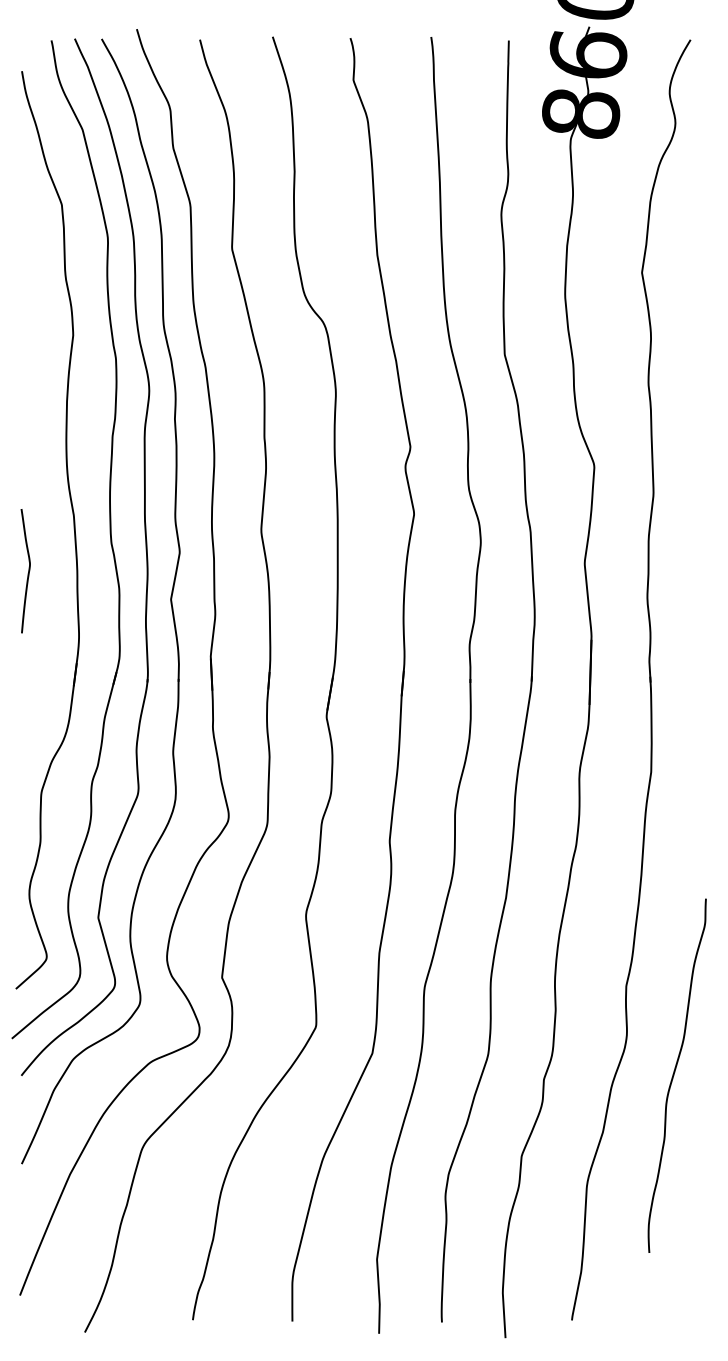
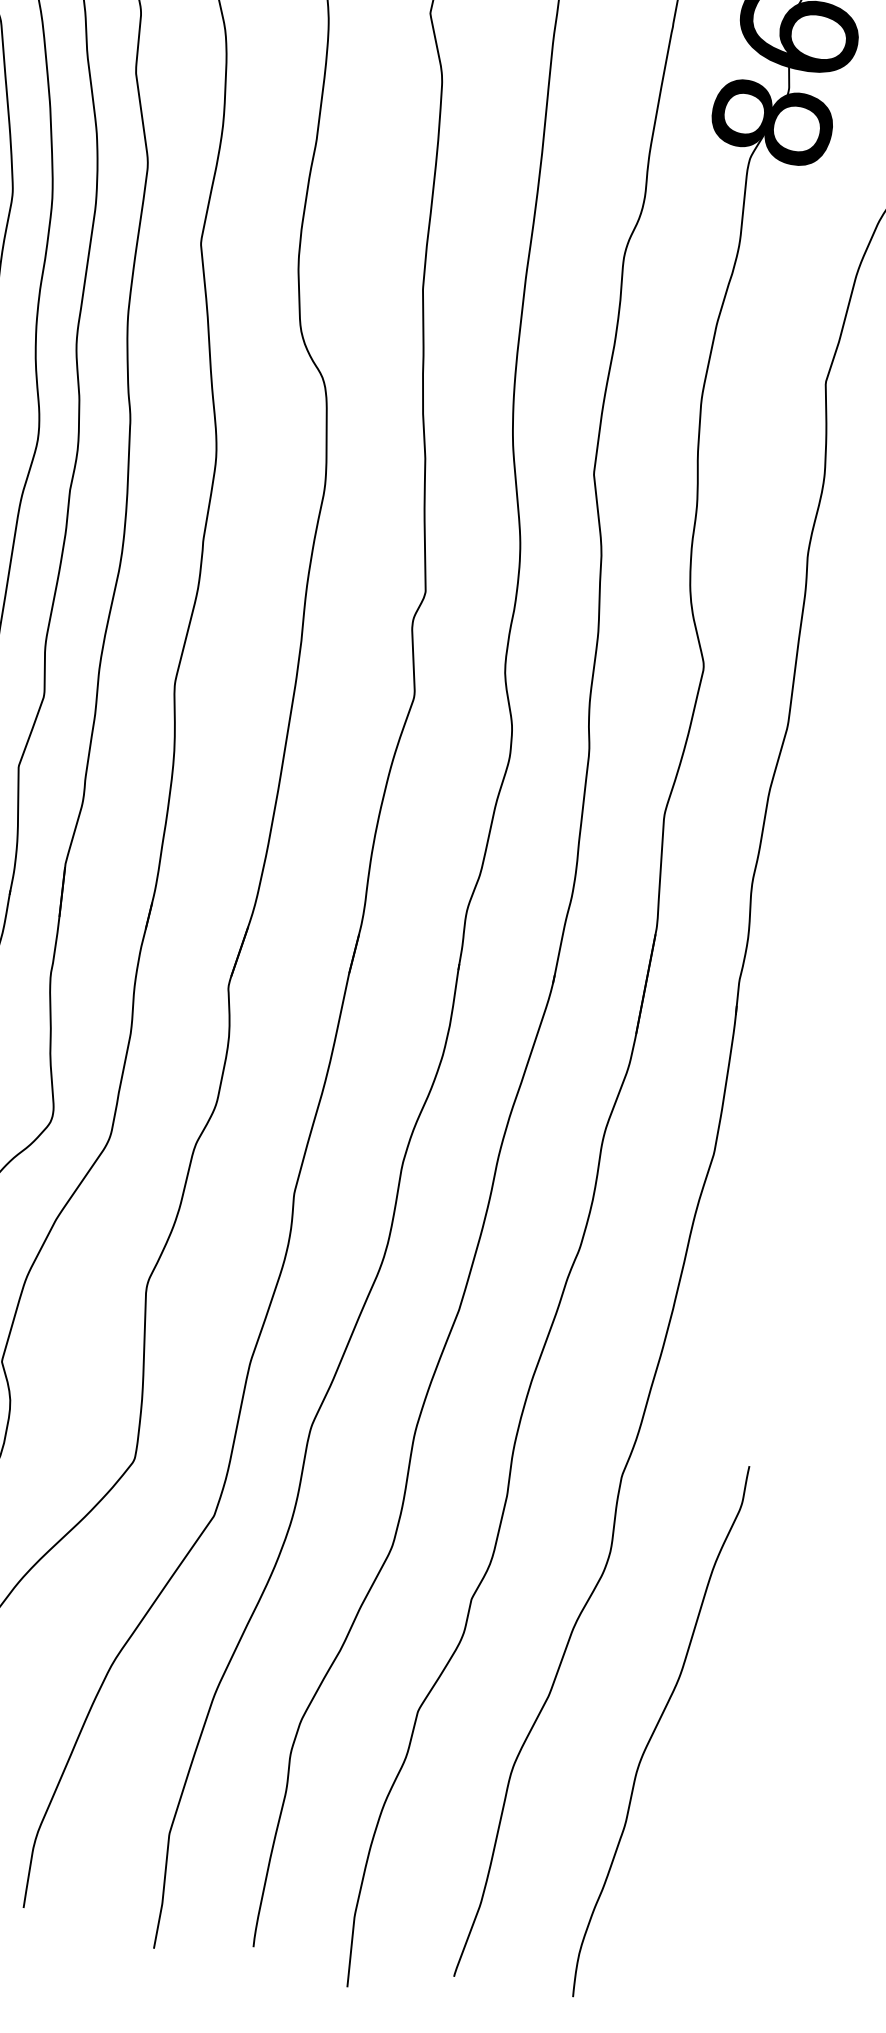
curve: (674, 1075) -> (656, 1730), moved

